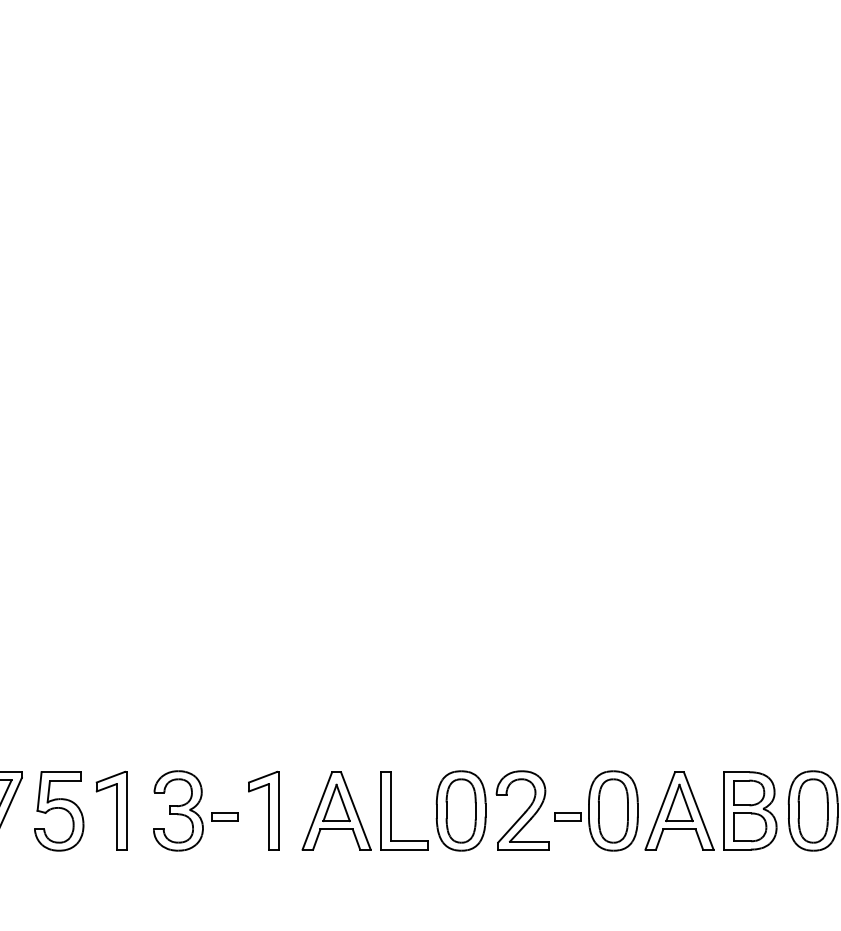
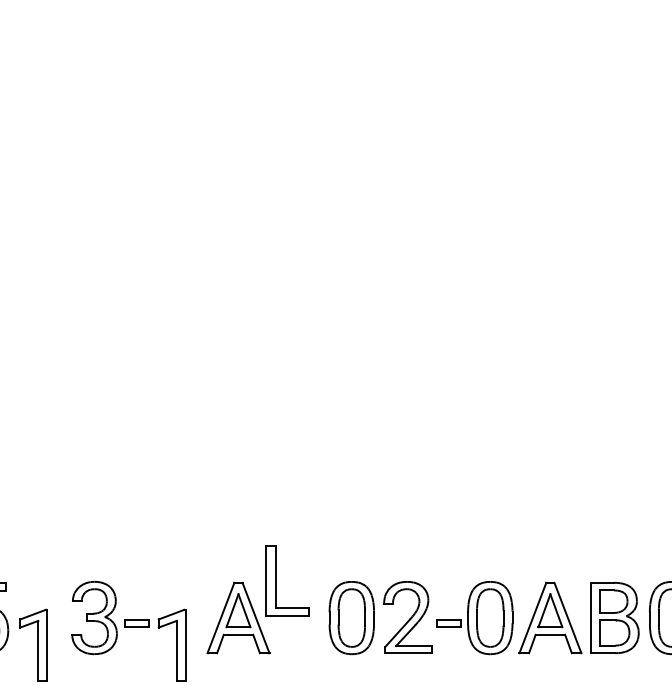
part: (111, 810) -> (33, 644), moved
part: (263, 810) -> (171, 644), moved
part: (391, 810) -> (275, 580), moved

